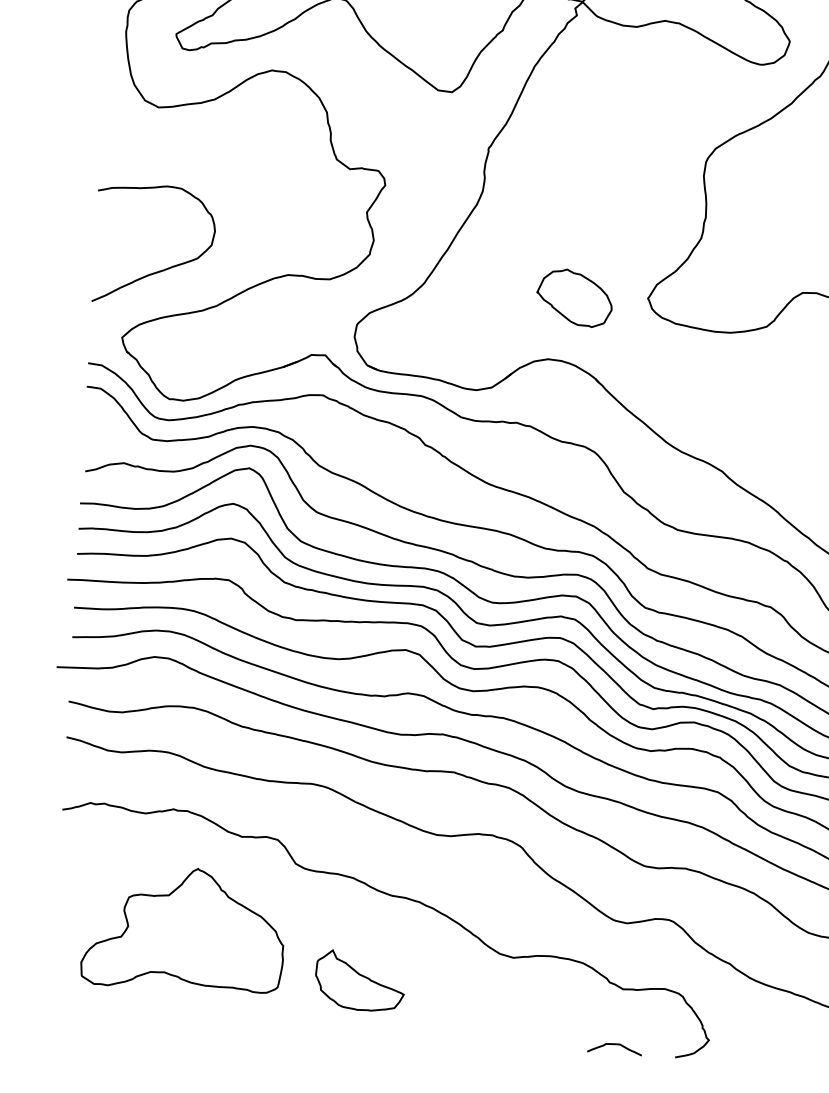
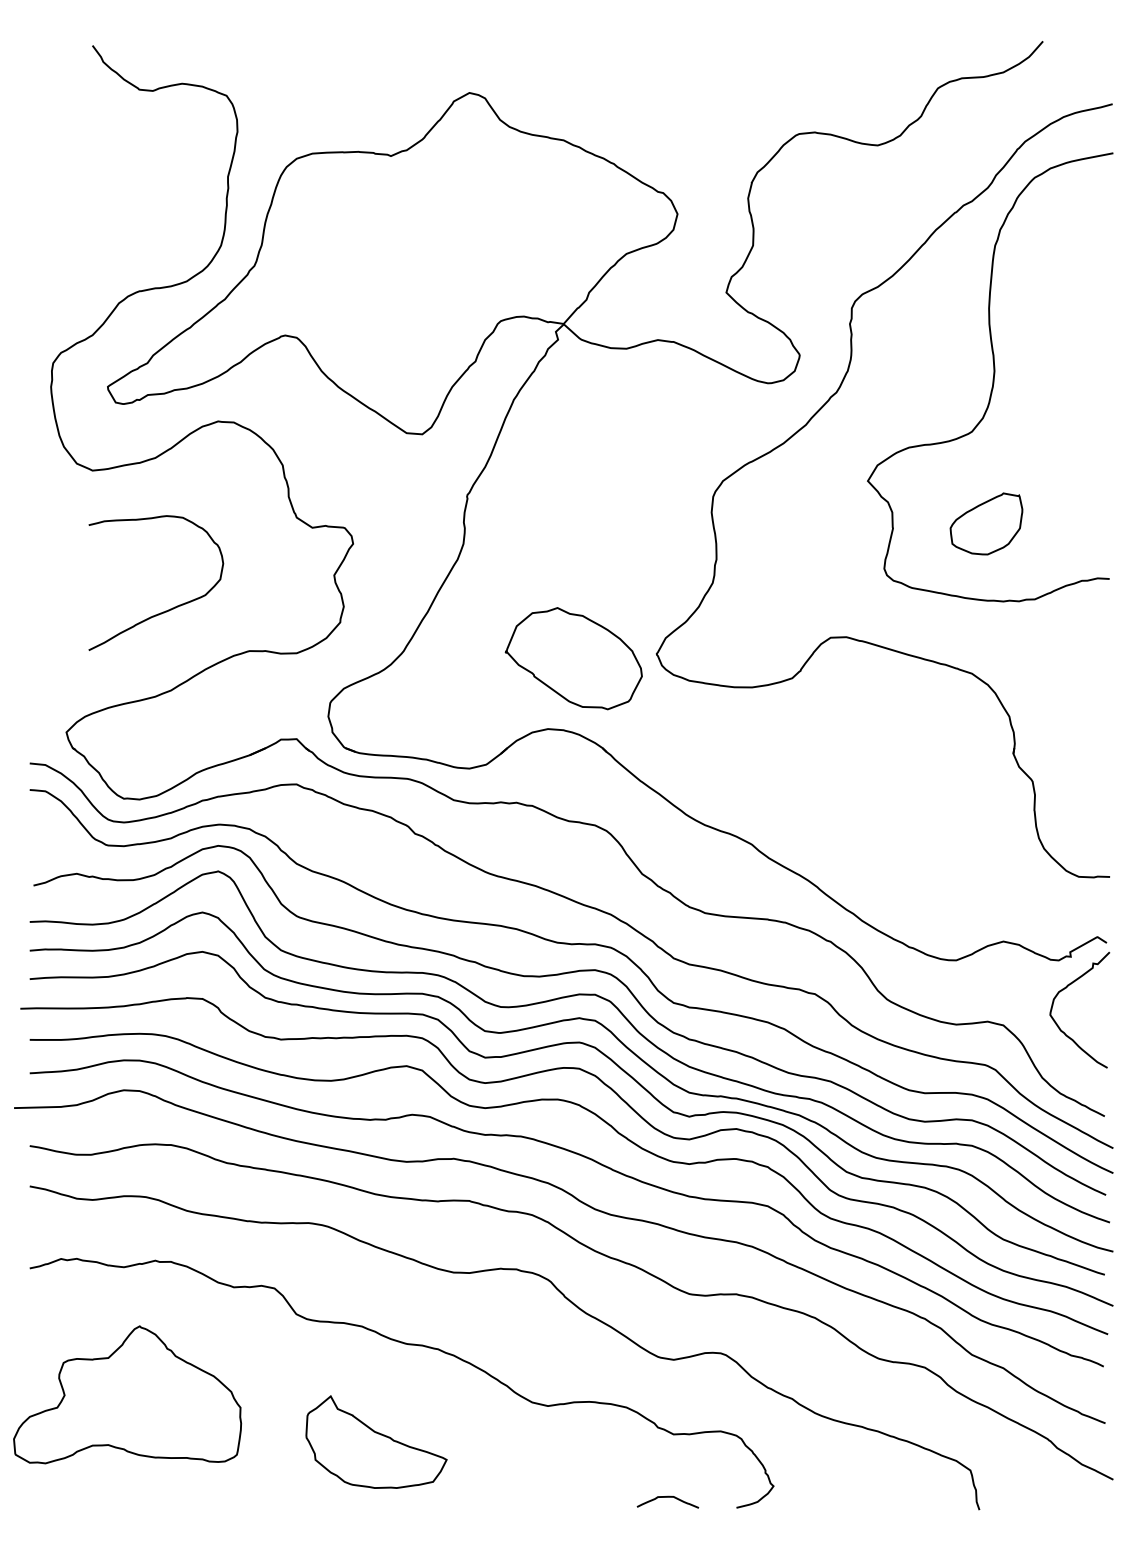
curve: (161, 269) -> (165, 610), moved
part: (574, 297) -> (573, 657), size x1.6
part: (183, 928) -> (127, 1394), moved
part: (360, 980) -> (376, 1441), size x1.4

